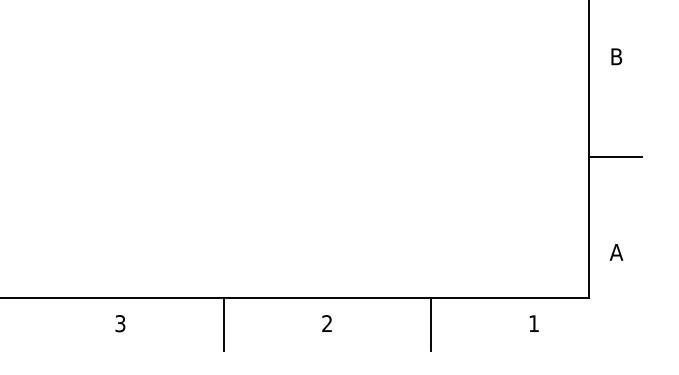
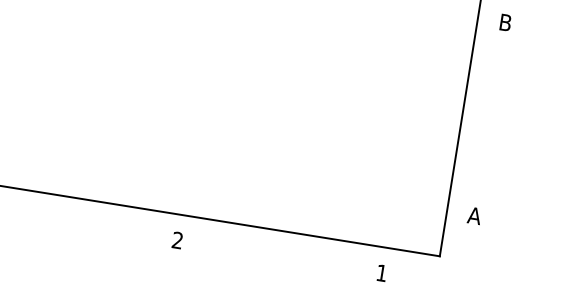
line: (614, 156) -> (487, 120), removed
line: (223, 323) -> (75, 223), removed
line: (430, 323) -> (279, 256), removed

